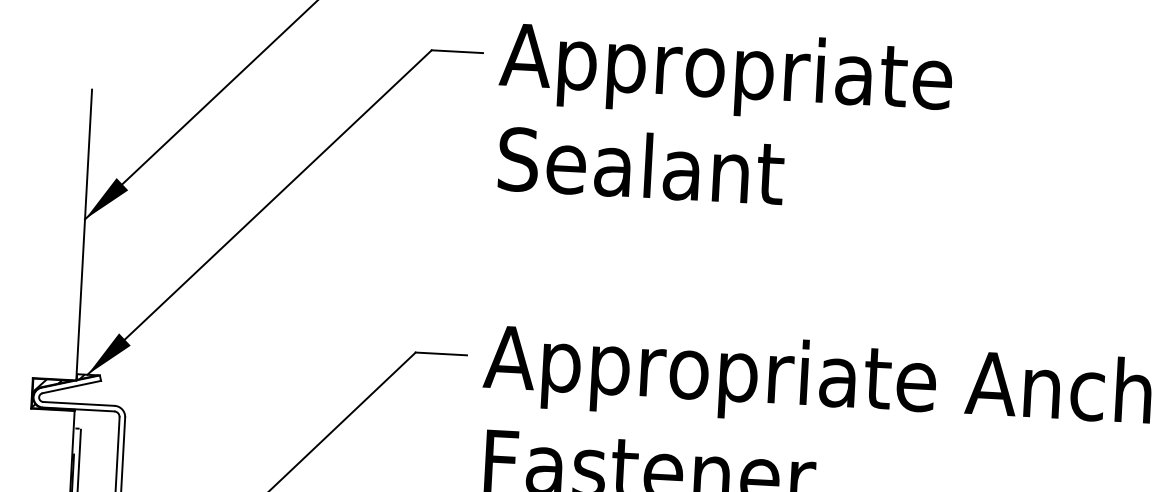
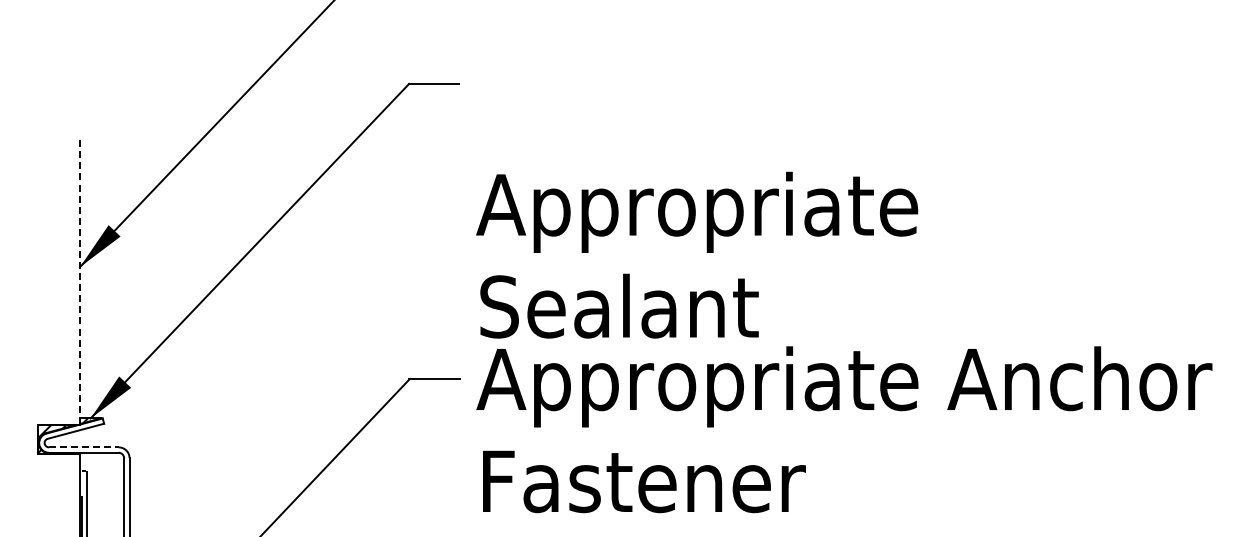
text: (723, 116) -> (697, 254), moved
line: (83, 235) -> (79, 282), solid -> dashed
line: (78, 404) -> (83, 447), solid -> dashed

